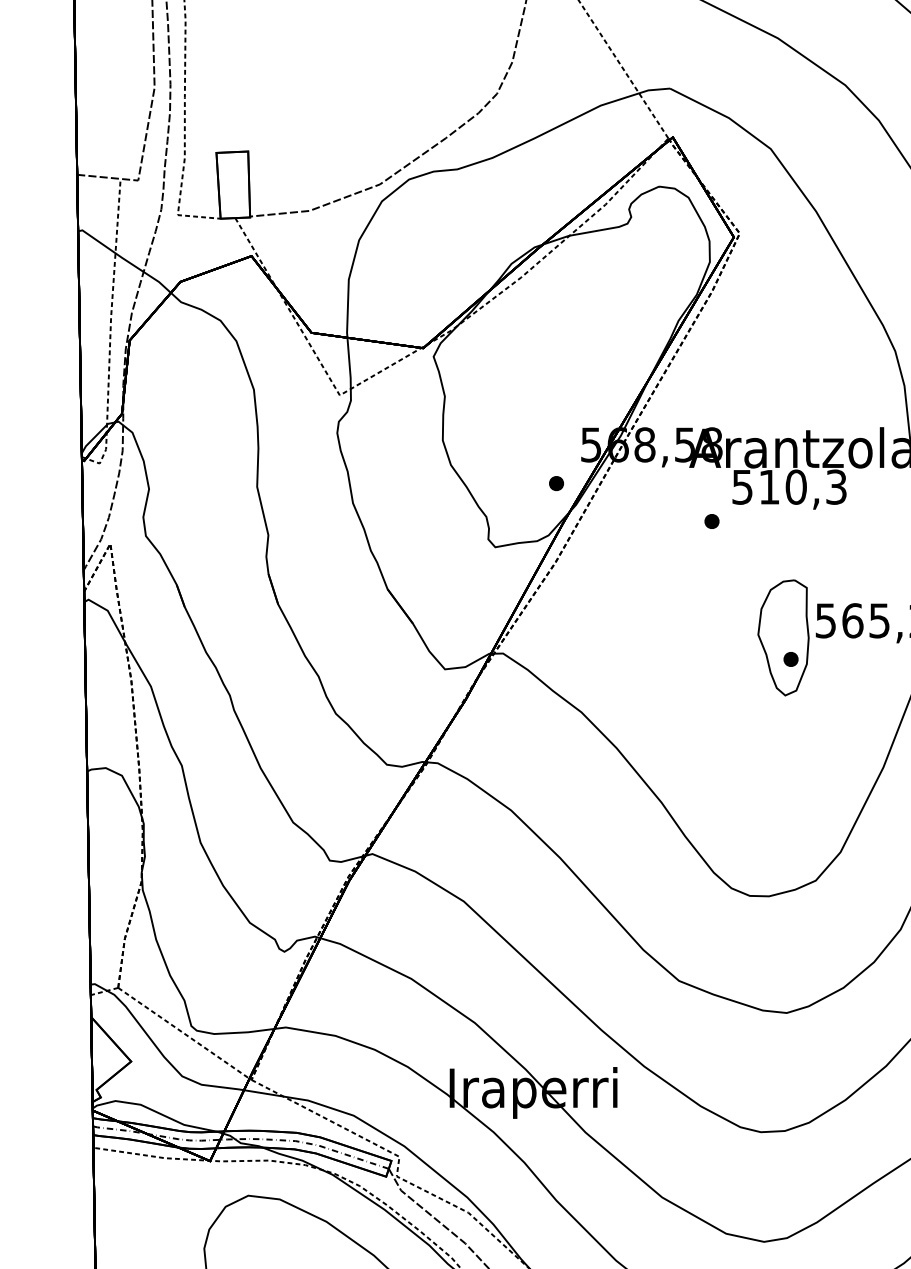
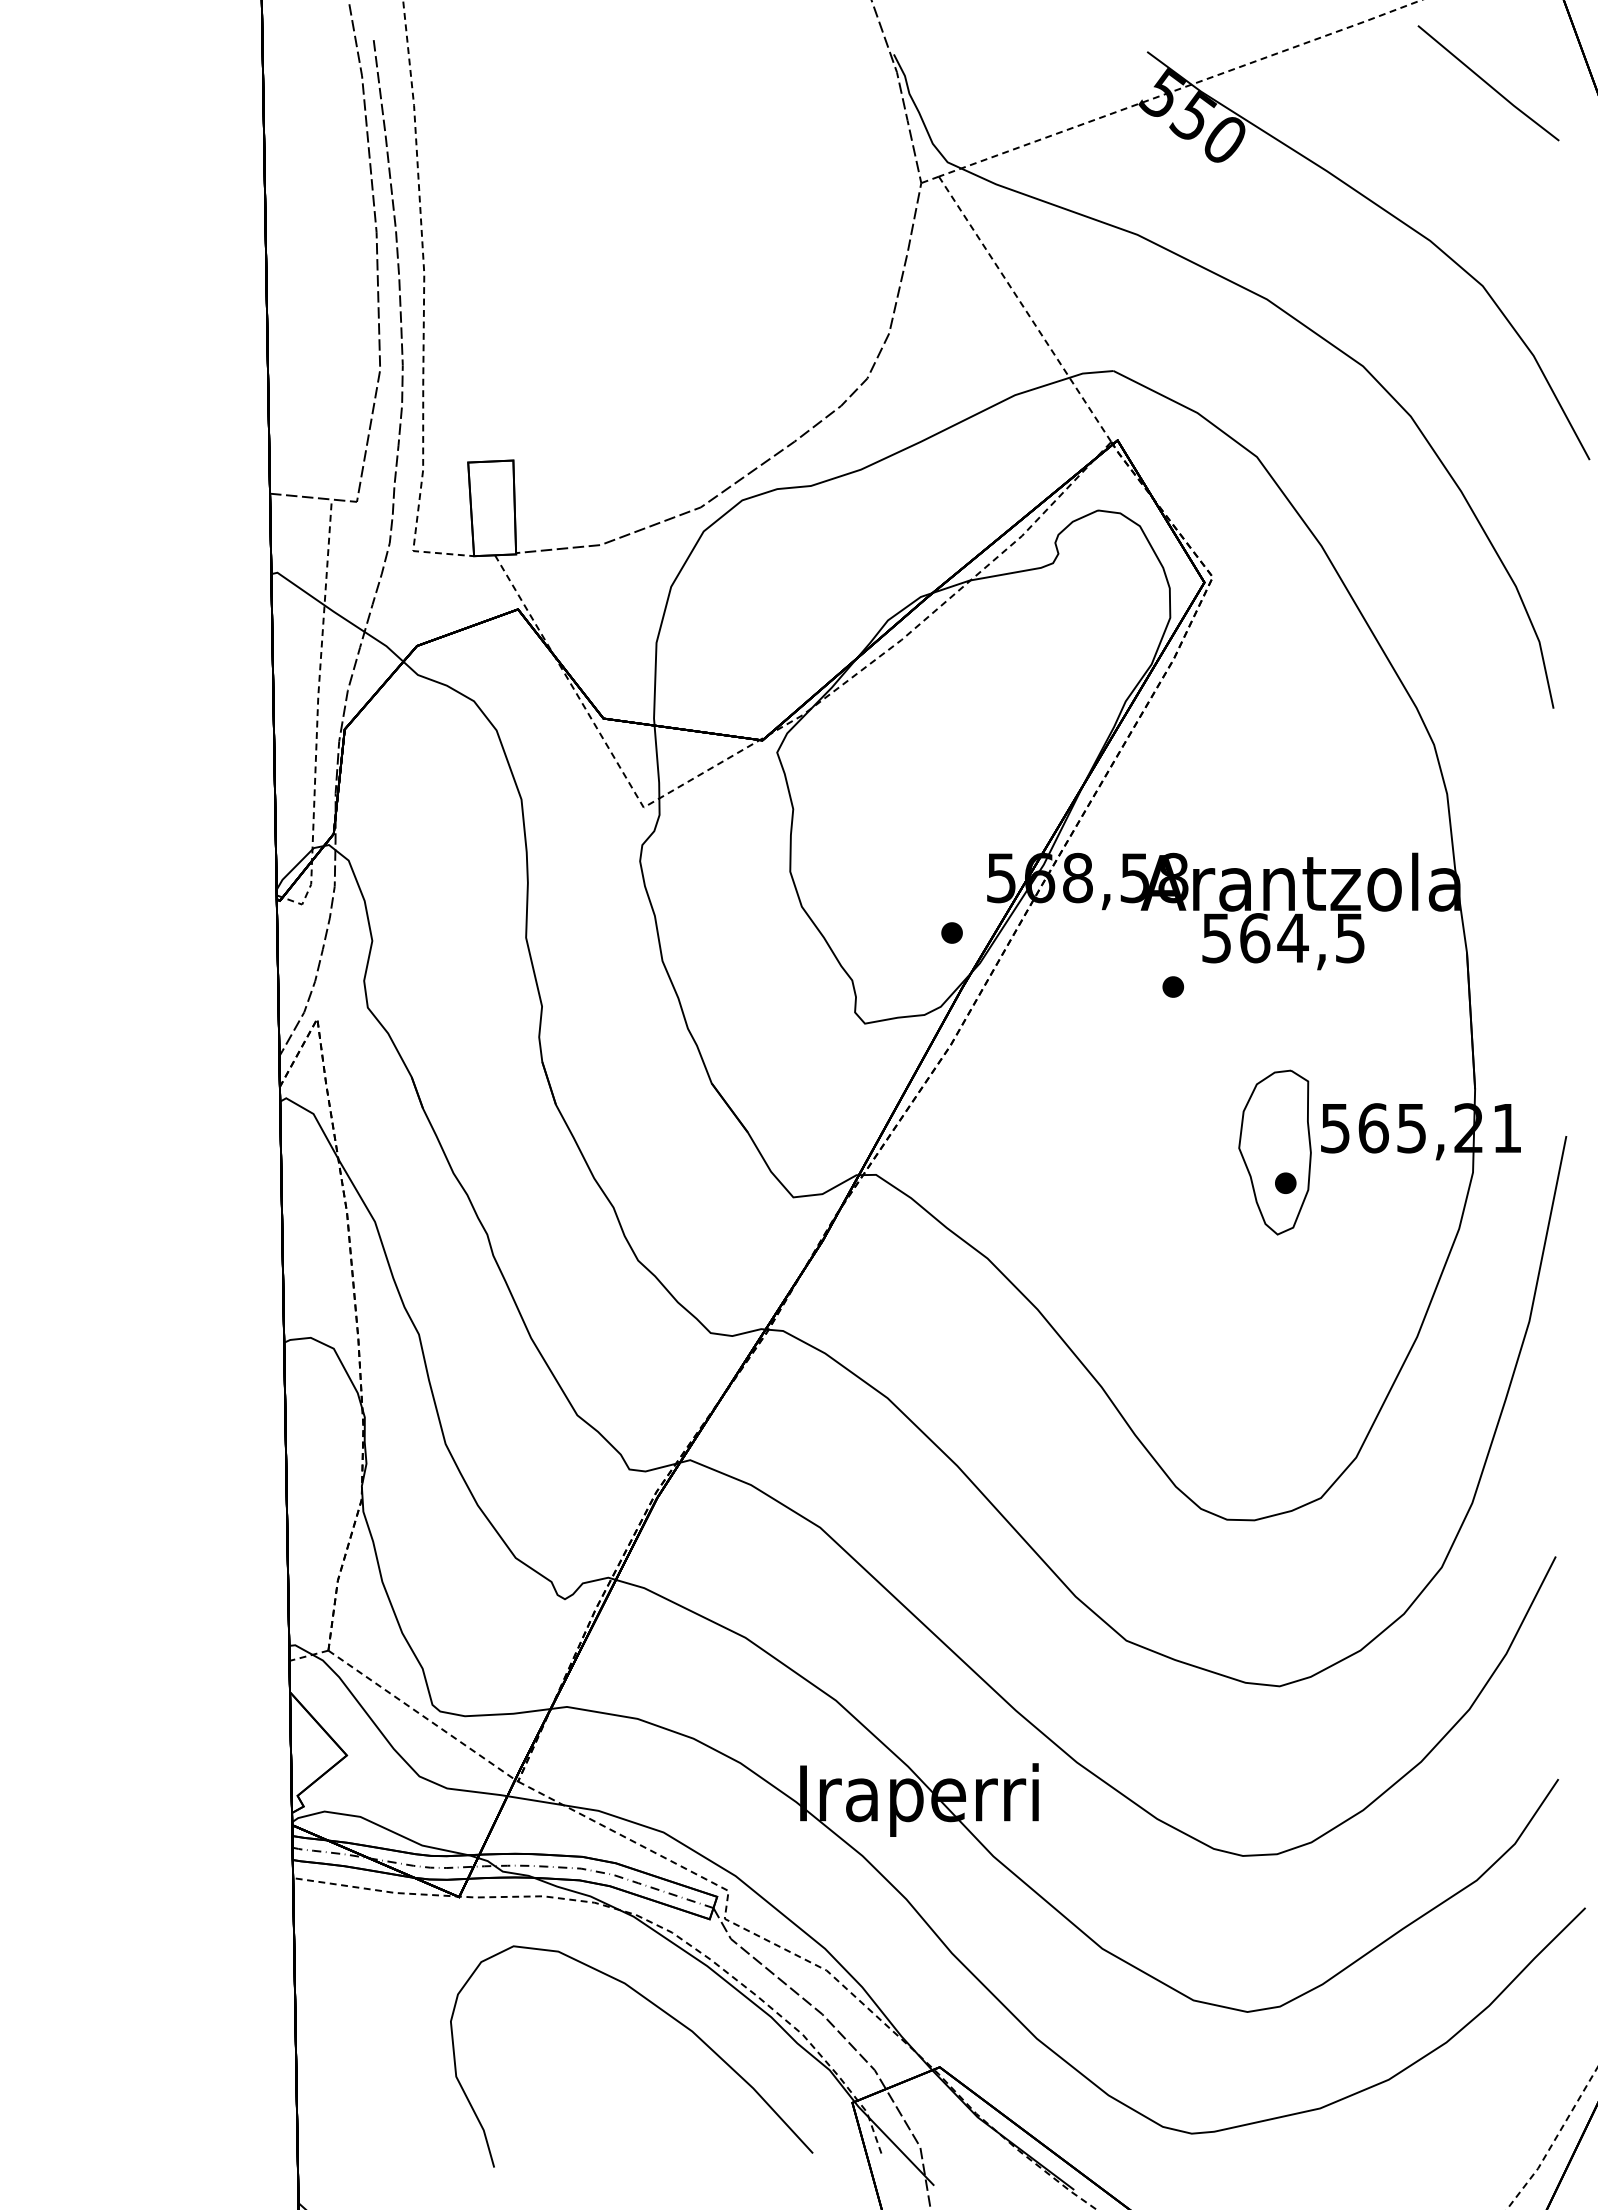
text: (802, 487) -> (1302, 938), 510,3 -> 564,5

